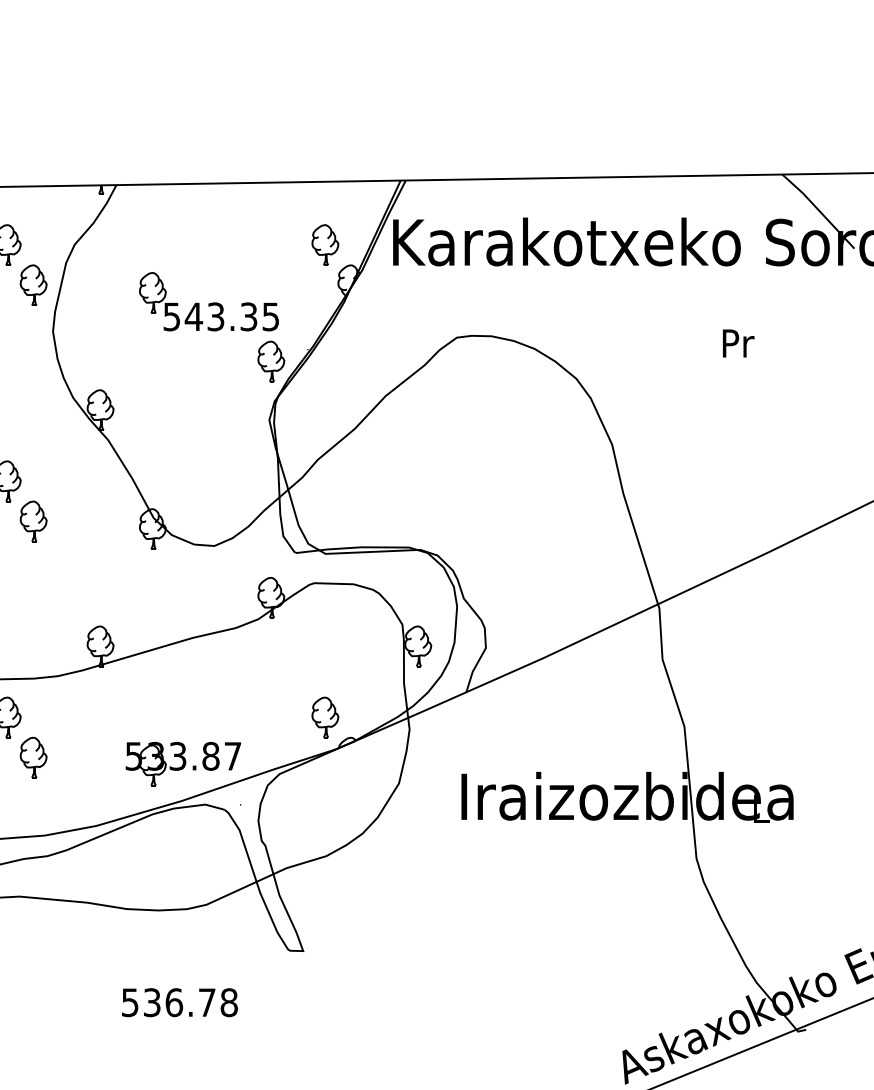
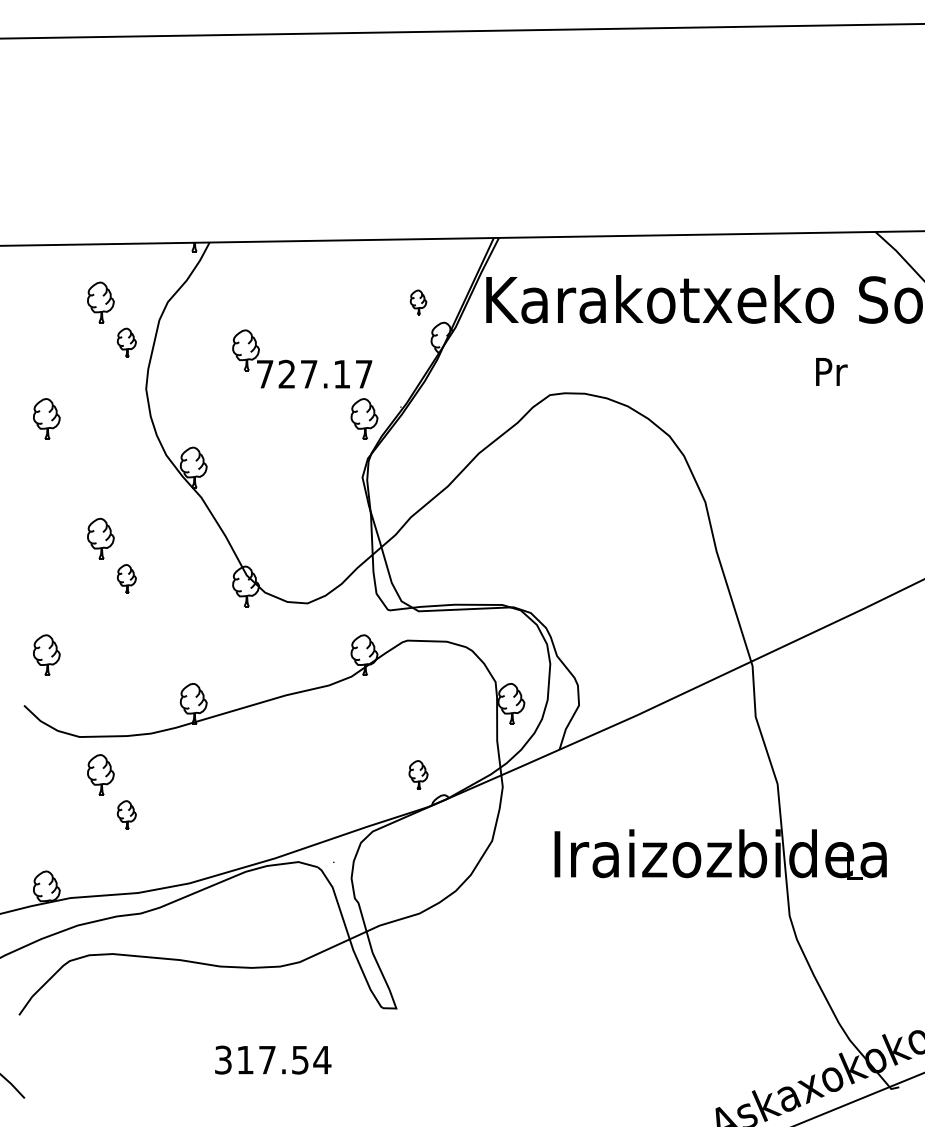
part: (325, 245) -> (418, 302), size x0.6
part: (33, 285) -> (126, 342), size x0.7
text: (221, 316) -> (314, 373), 543.35 -> 727.17
text: (738, 343) -> (831, 371), moved
part: (33, 521) -> (126, 578), size x0.7
part: (325, 717) -> (418, 774), size x0.7
part: (33, 757) -> (126, 814), size x0.7
part: (183, 764) -> (276, 821), removed
text: (180, 1002) -> (273, 1059), 536.78 -> 317.54

